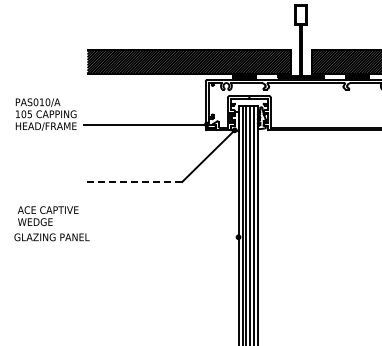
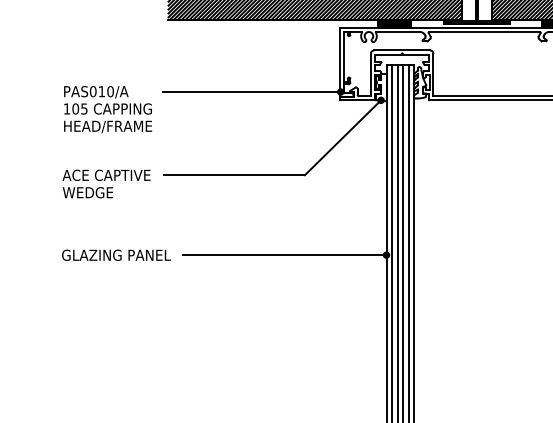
text: (45, 114) -> (107, 109), moved
line: (133, 182) -> (234, 175), dashed -> solid
text: (47, 215) -> (105, 183), moved
line: (168, 237) -> (285, 255), added

